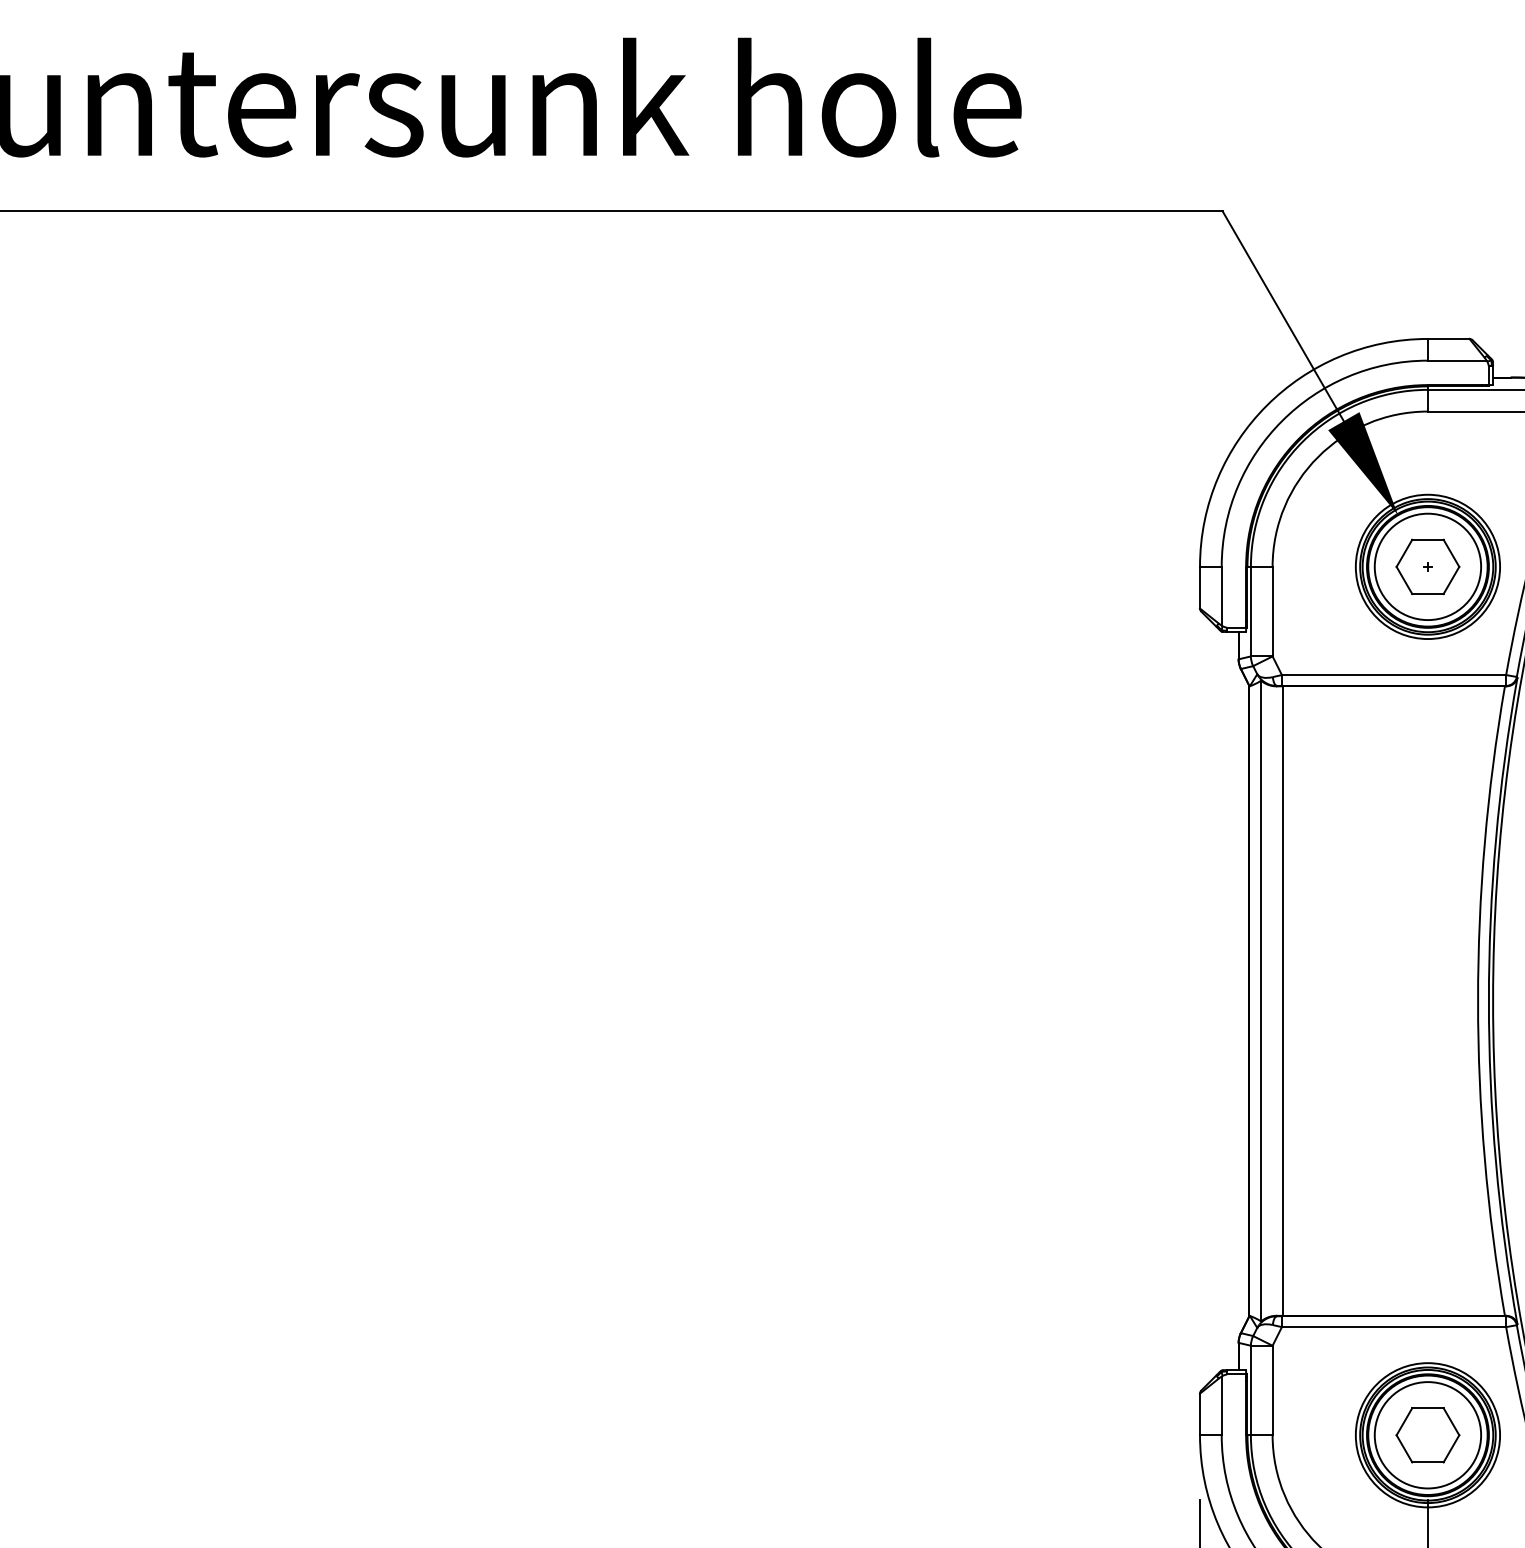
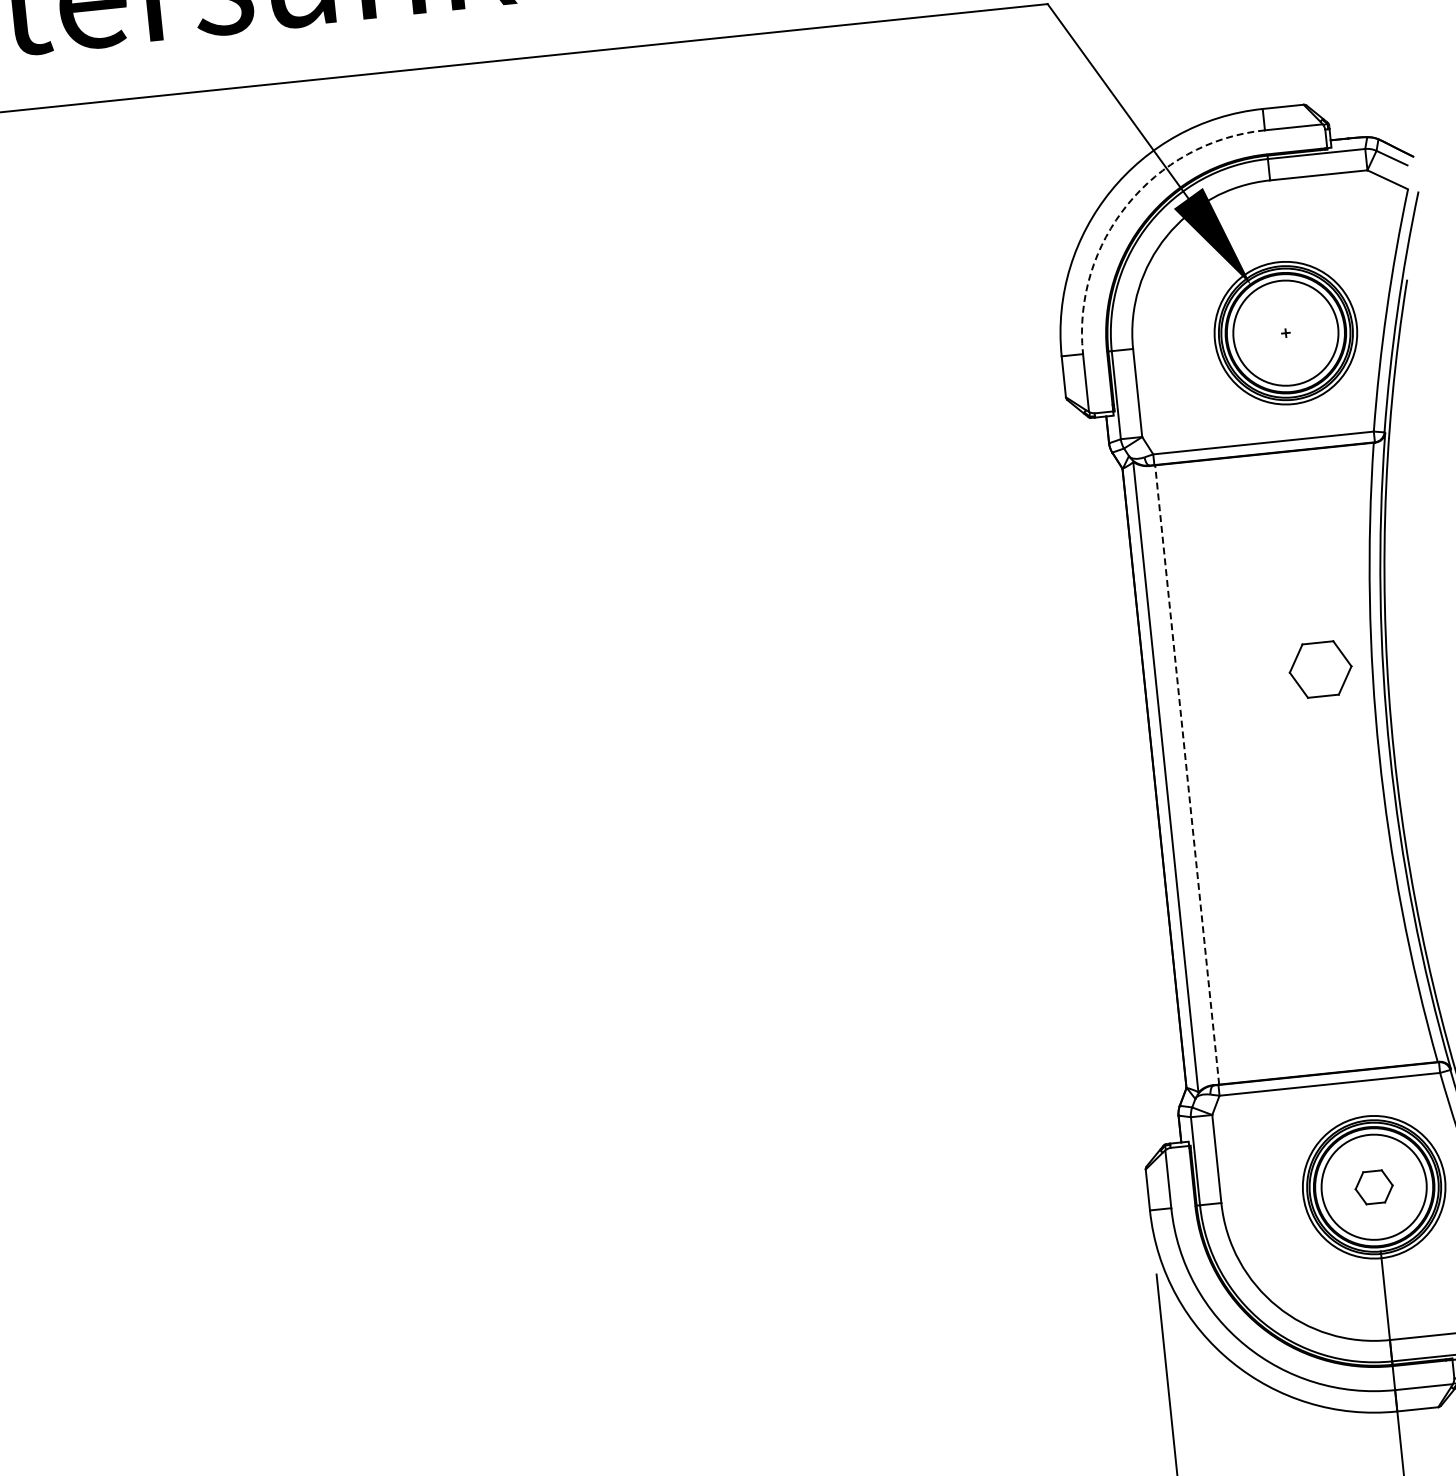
arc: (1282, 421) -> (1128, 204), solid -> dashed
part: (1427, 566) -> (1320, 669), moved
line: (1282, 1001) -> (1187, 775), solid -> dashed
part: (1427, 1435) -> (1373, 1187), size x0.6

